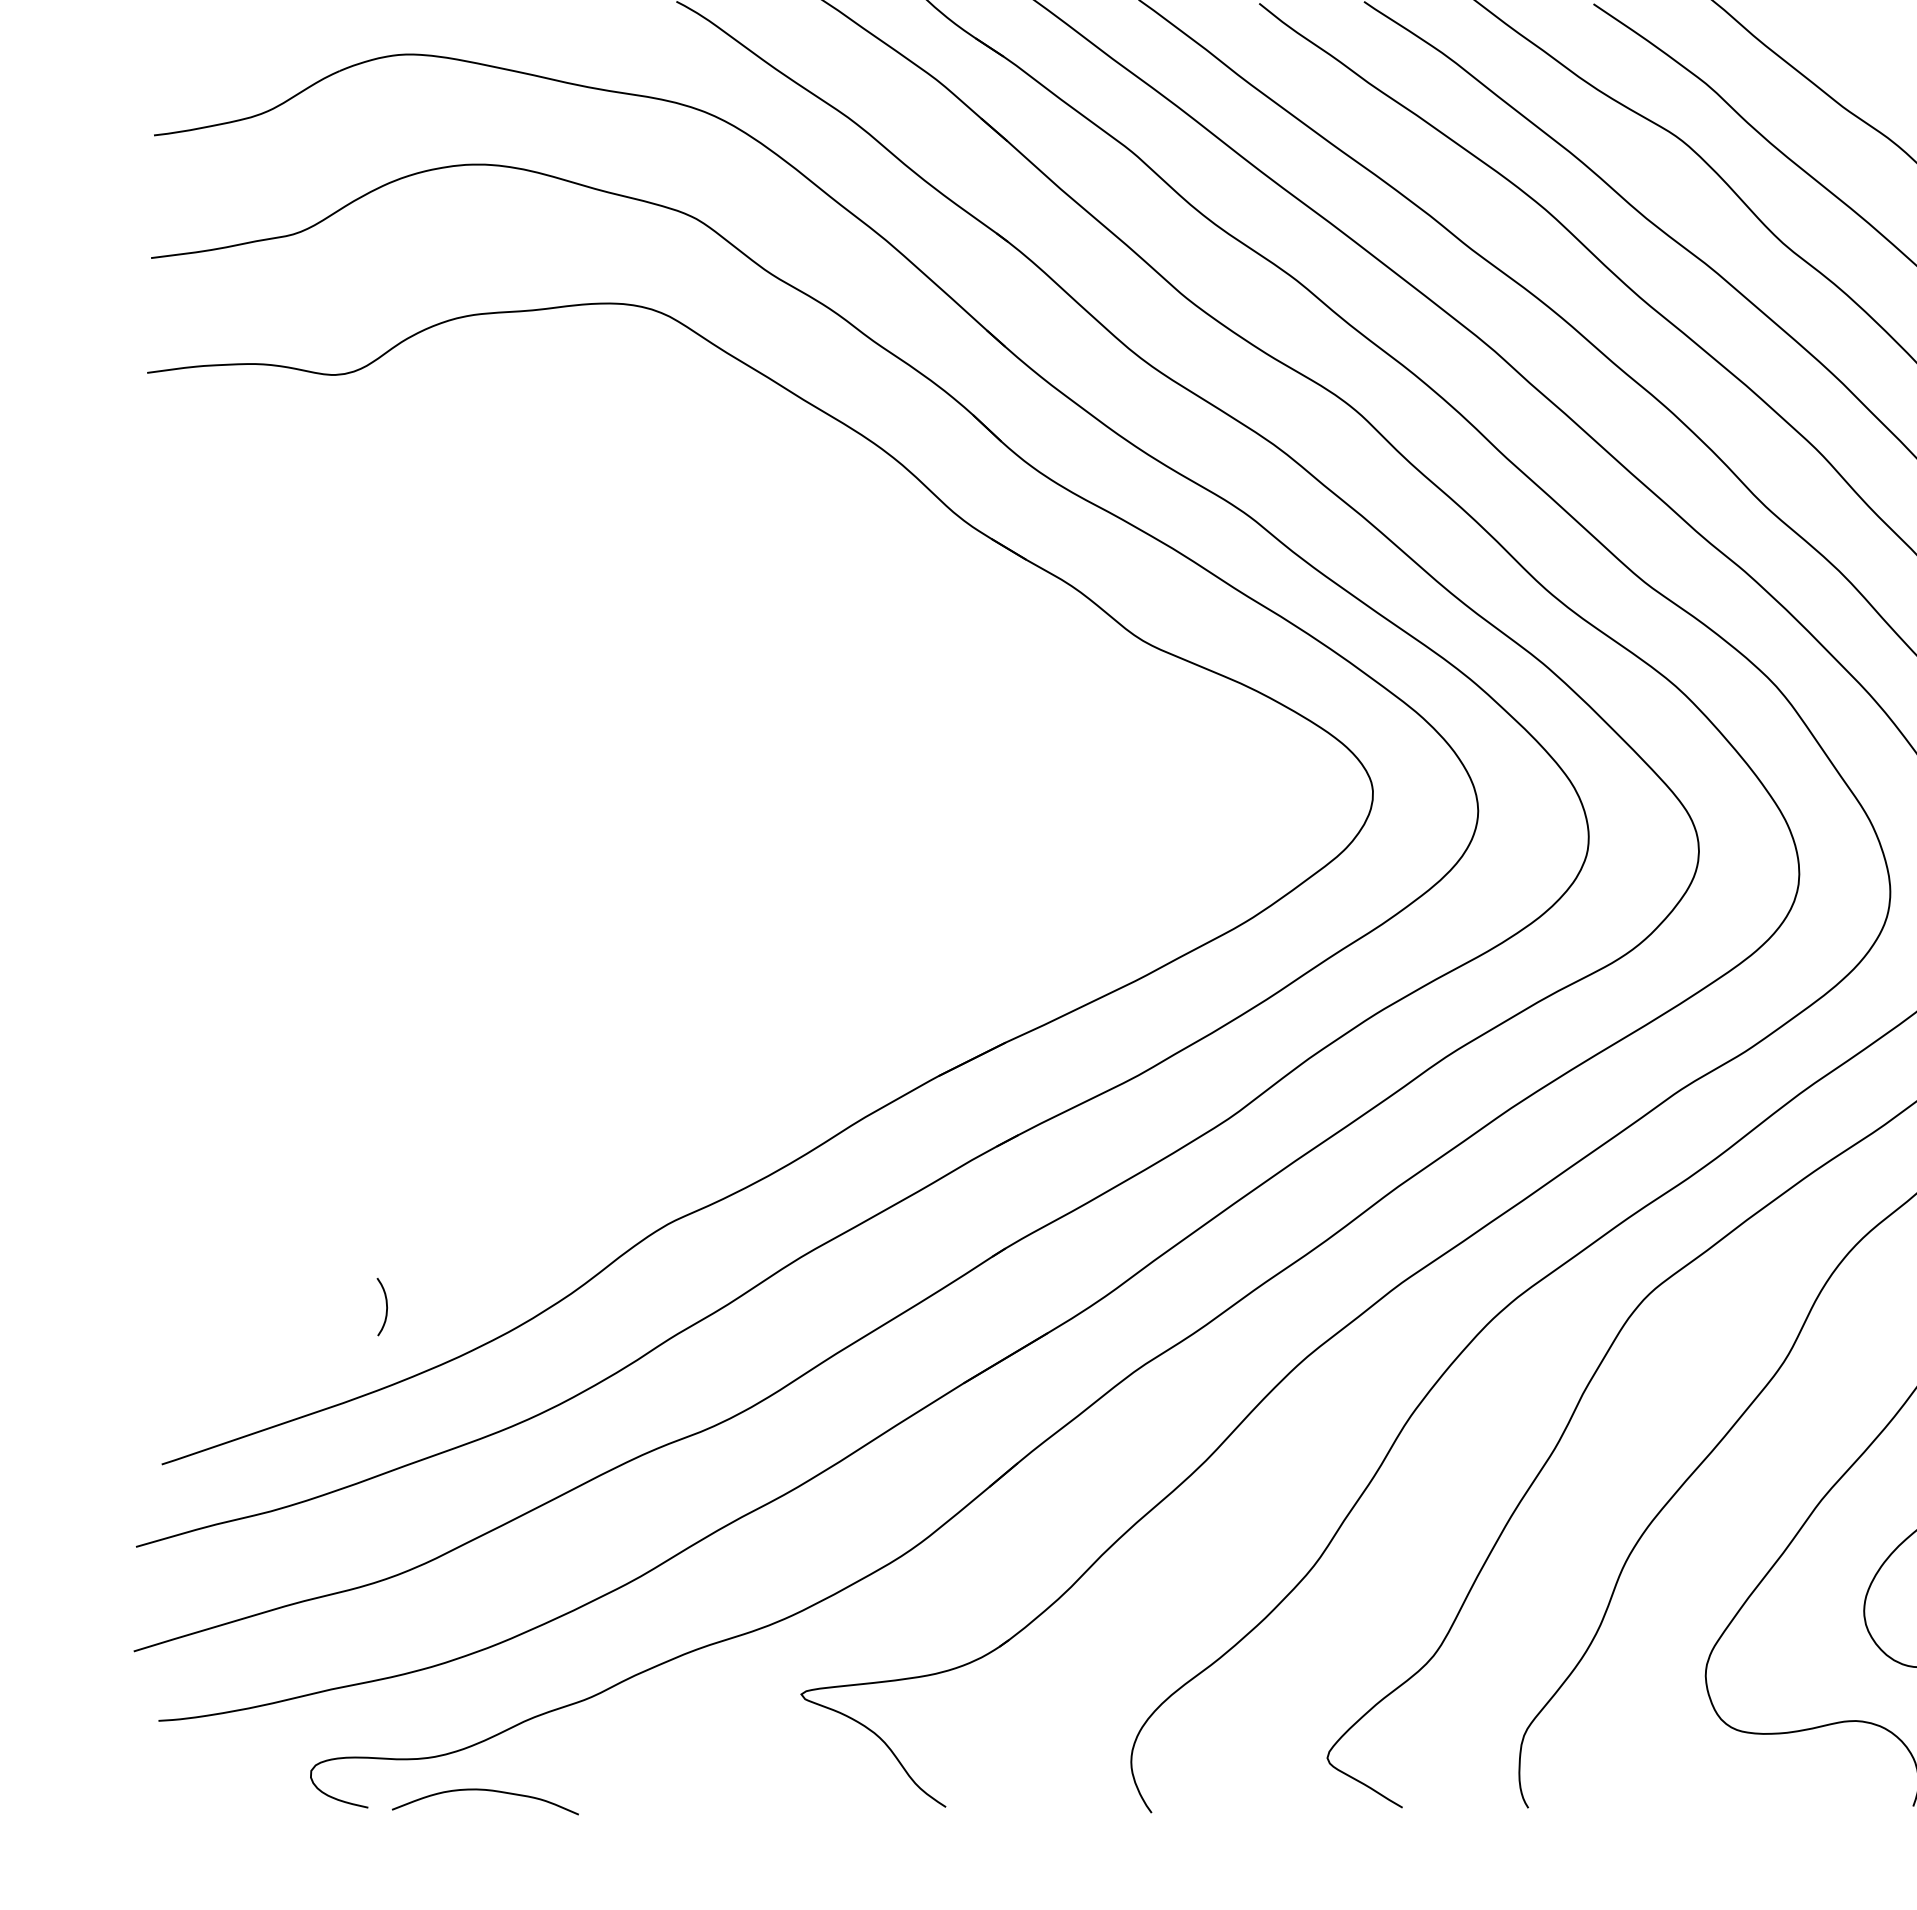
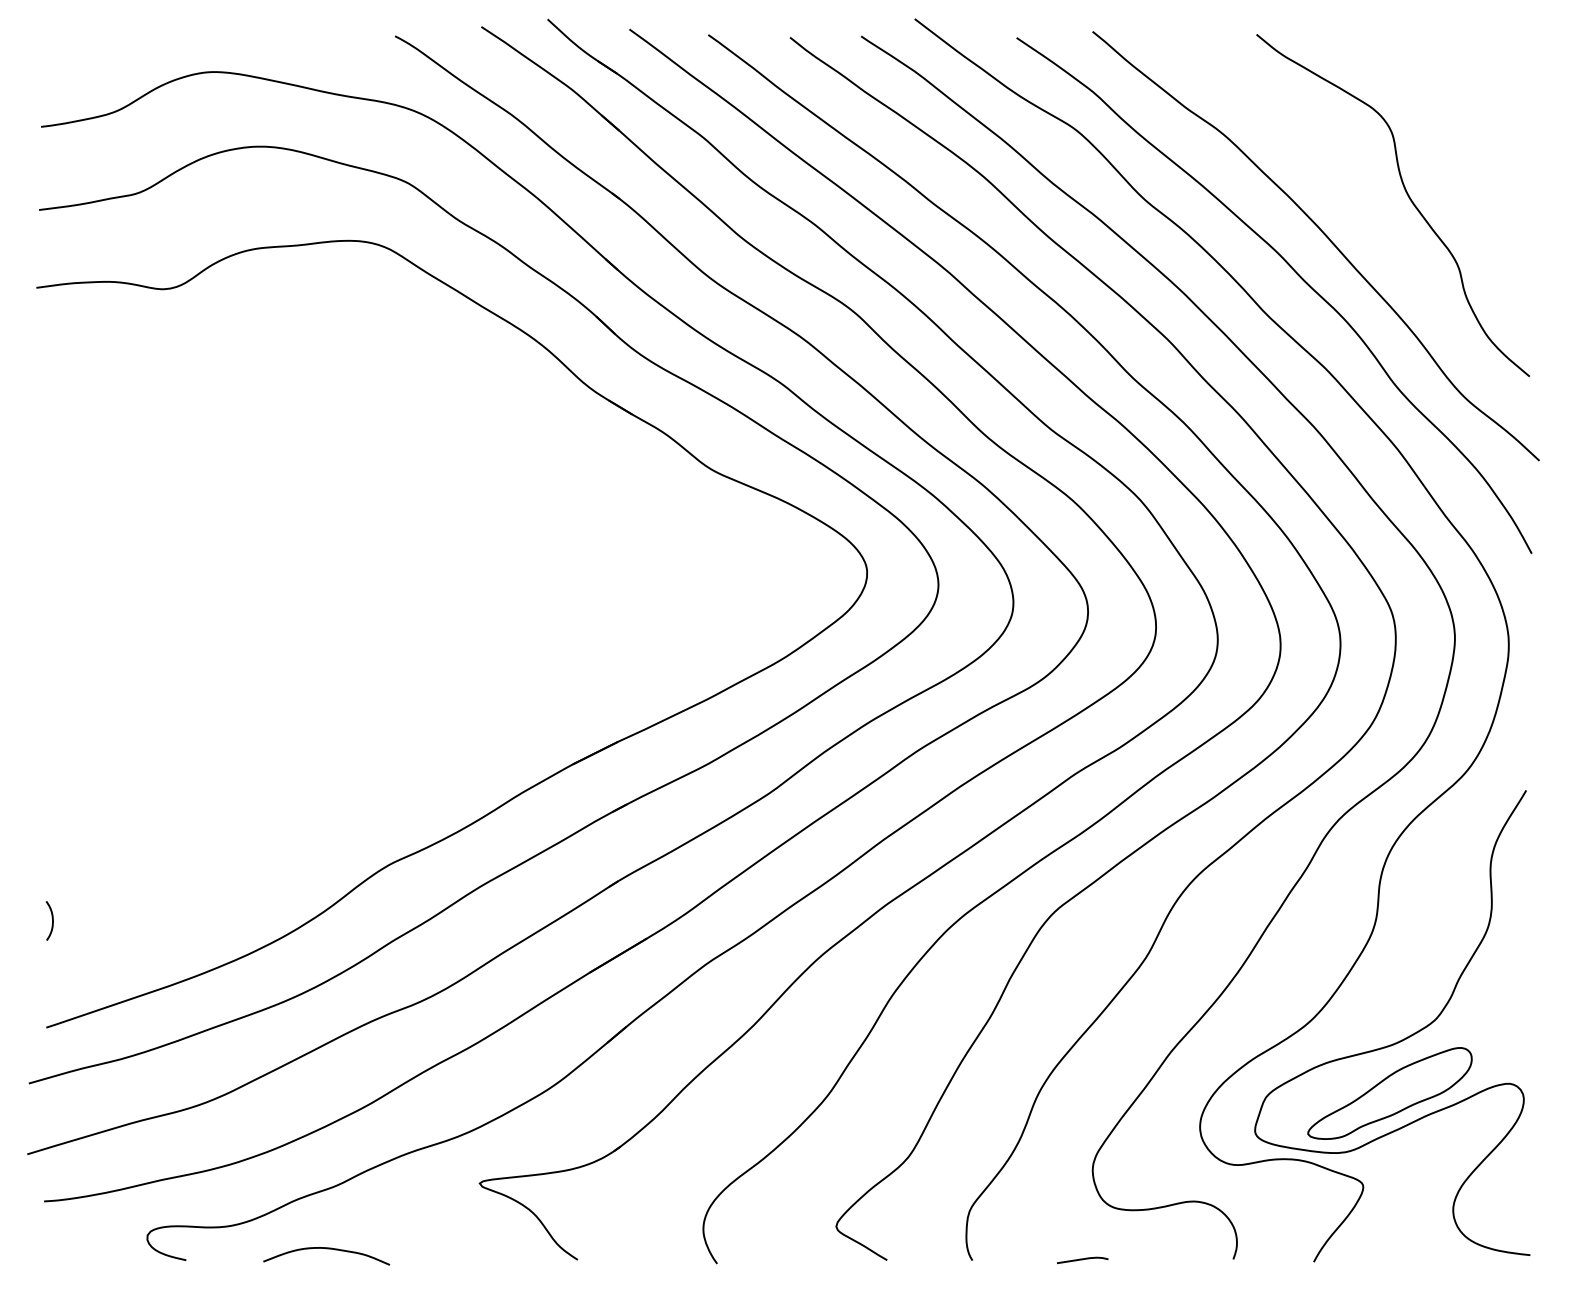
curve: (386, 1306) -> (52, 920), moved
curve: (485, 1791) -> (326, 1249), moved
curve: (1690, 1808) -> (1082, 1260), added

